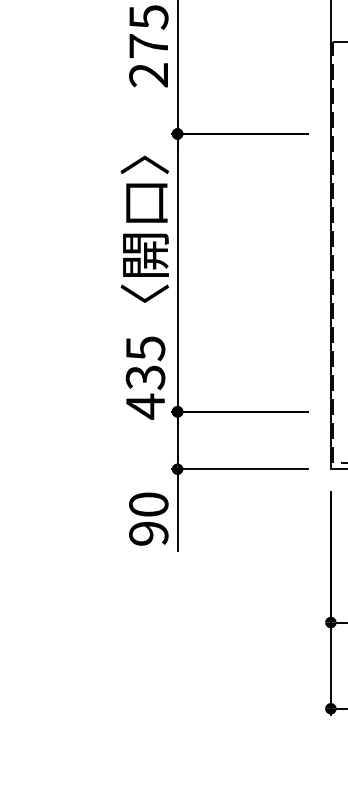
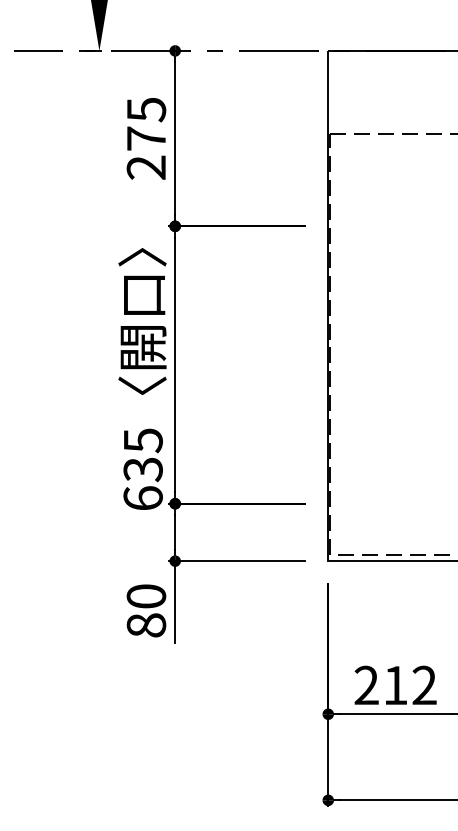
text: (144, 406) -> (142, 498), 435 -> 635
text: (148, 533) -> (146, 625), 90 -> 80

